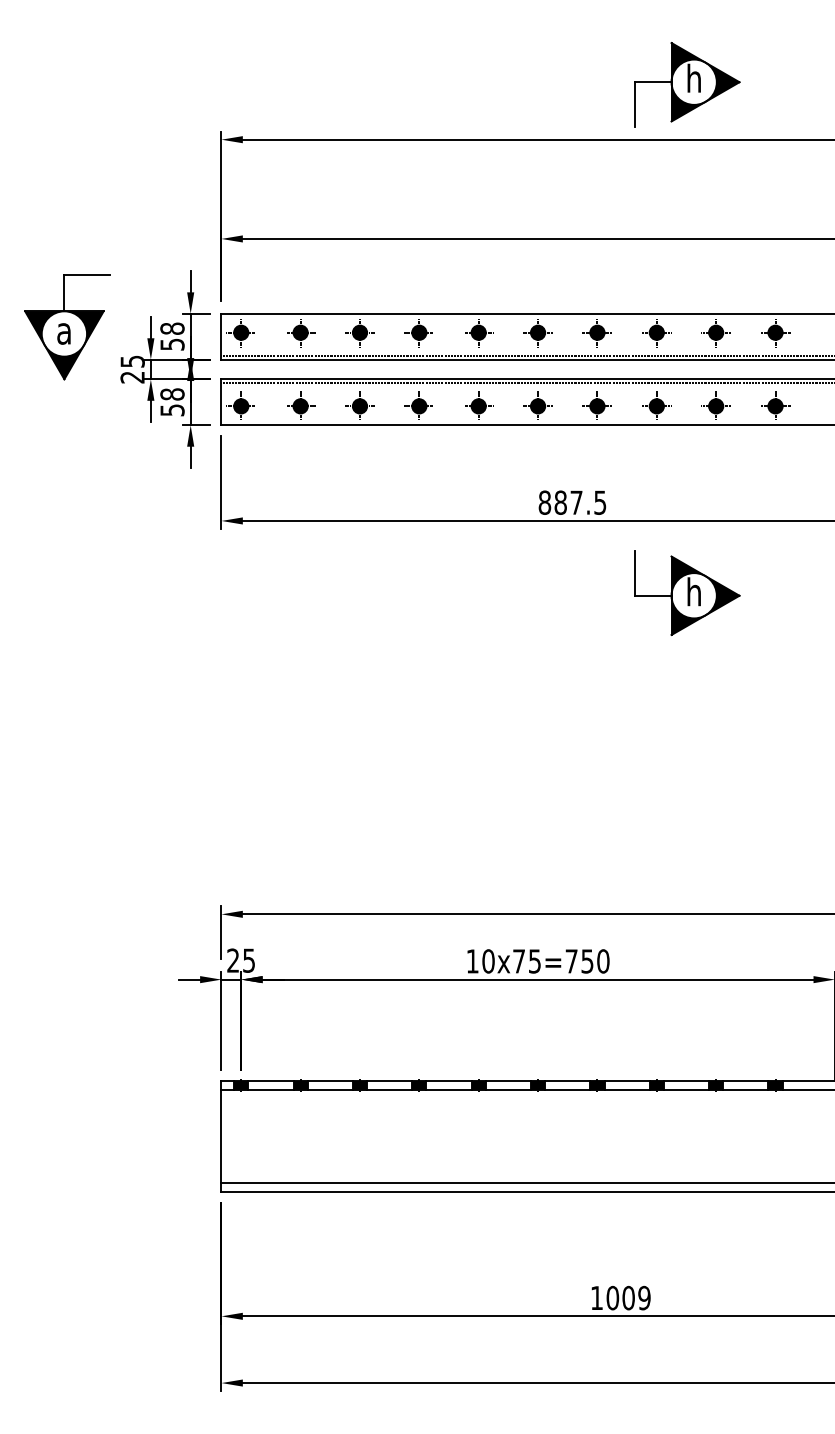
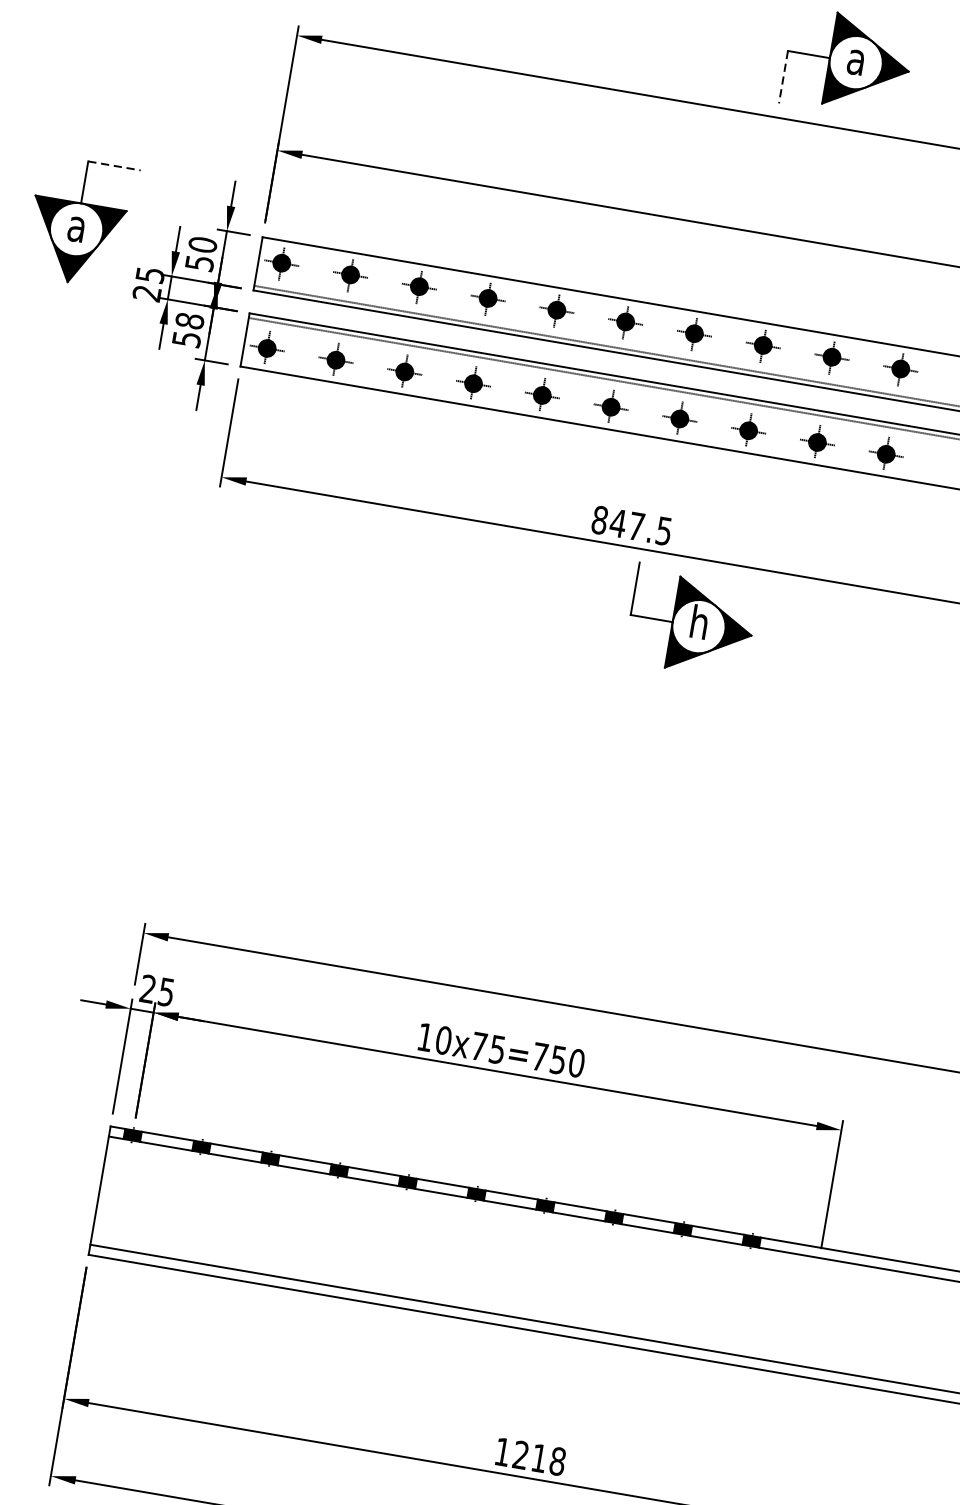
text: (693, 78) -> (856, 58), h -> a
line: (635, 104) -> (783, 76), solid -> dashed
line: (87, 275) -> (114, 166), solid -> dashed
text: (172, 328) -> (202, 244), 58 -> 50
text: (560, 502) -> (618, 523), 887.5 -> 847.5
part: (687, 592) -> (691, 621), moved
text: (628, 1297) -> (539, 1457), 1009 -> 1218

